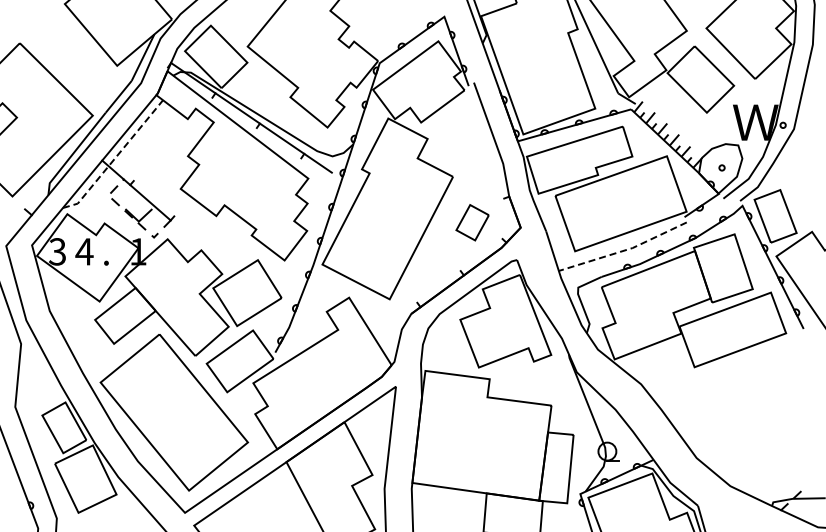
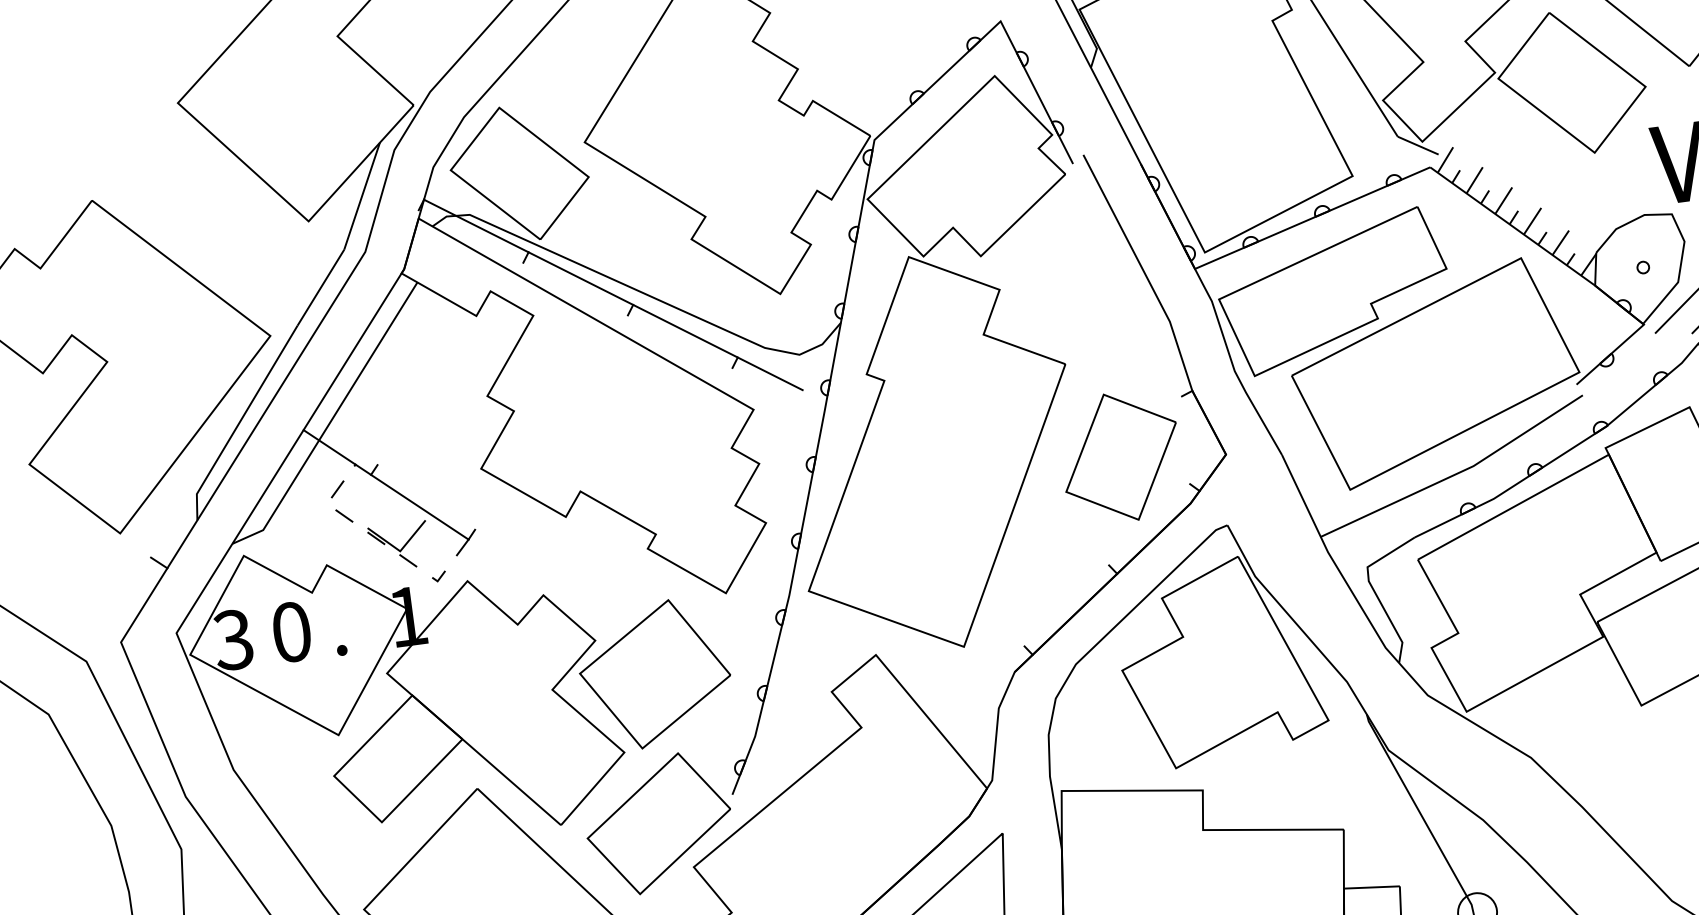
line: (115, 158) -> (331, 421), dashed -> solid
part: (472, 222) -> (1120, 457), size x1.67
line: (624, 250) -> (1456, 473), dashed -> solid
text: (84, 251) -> (291, 631), 4 -> 0

